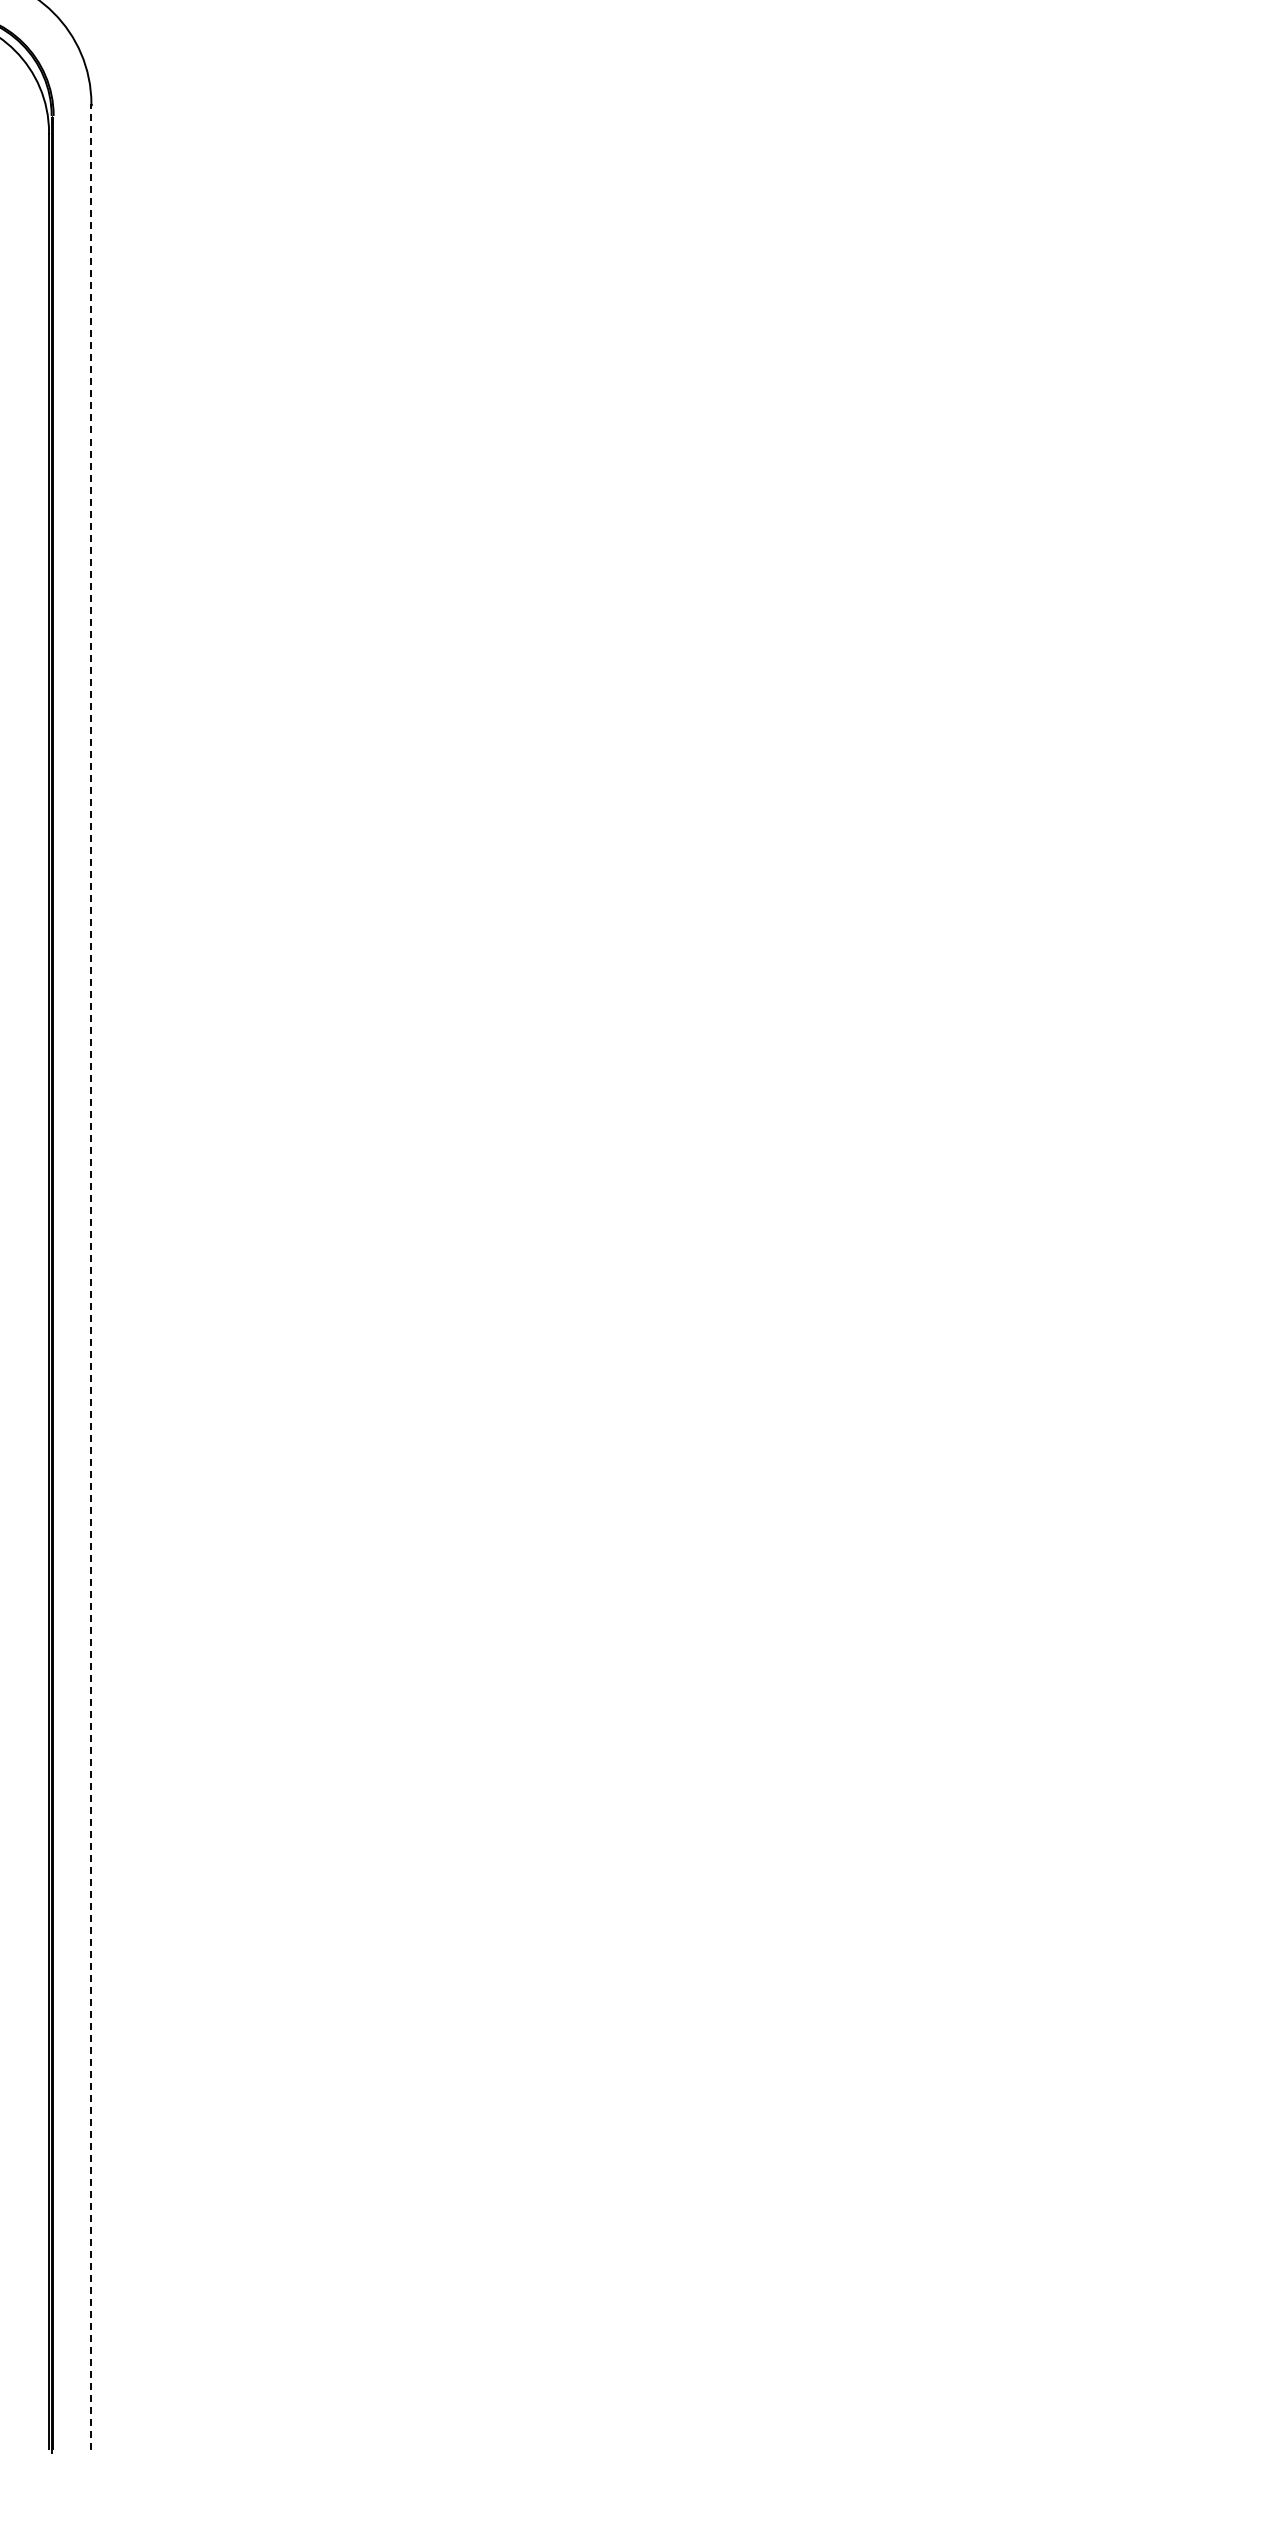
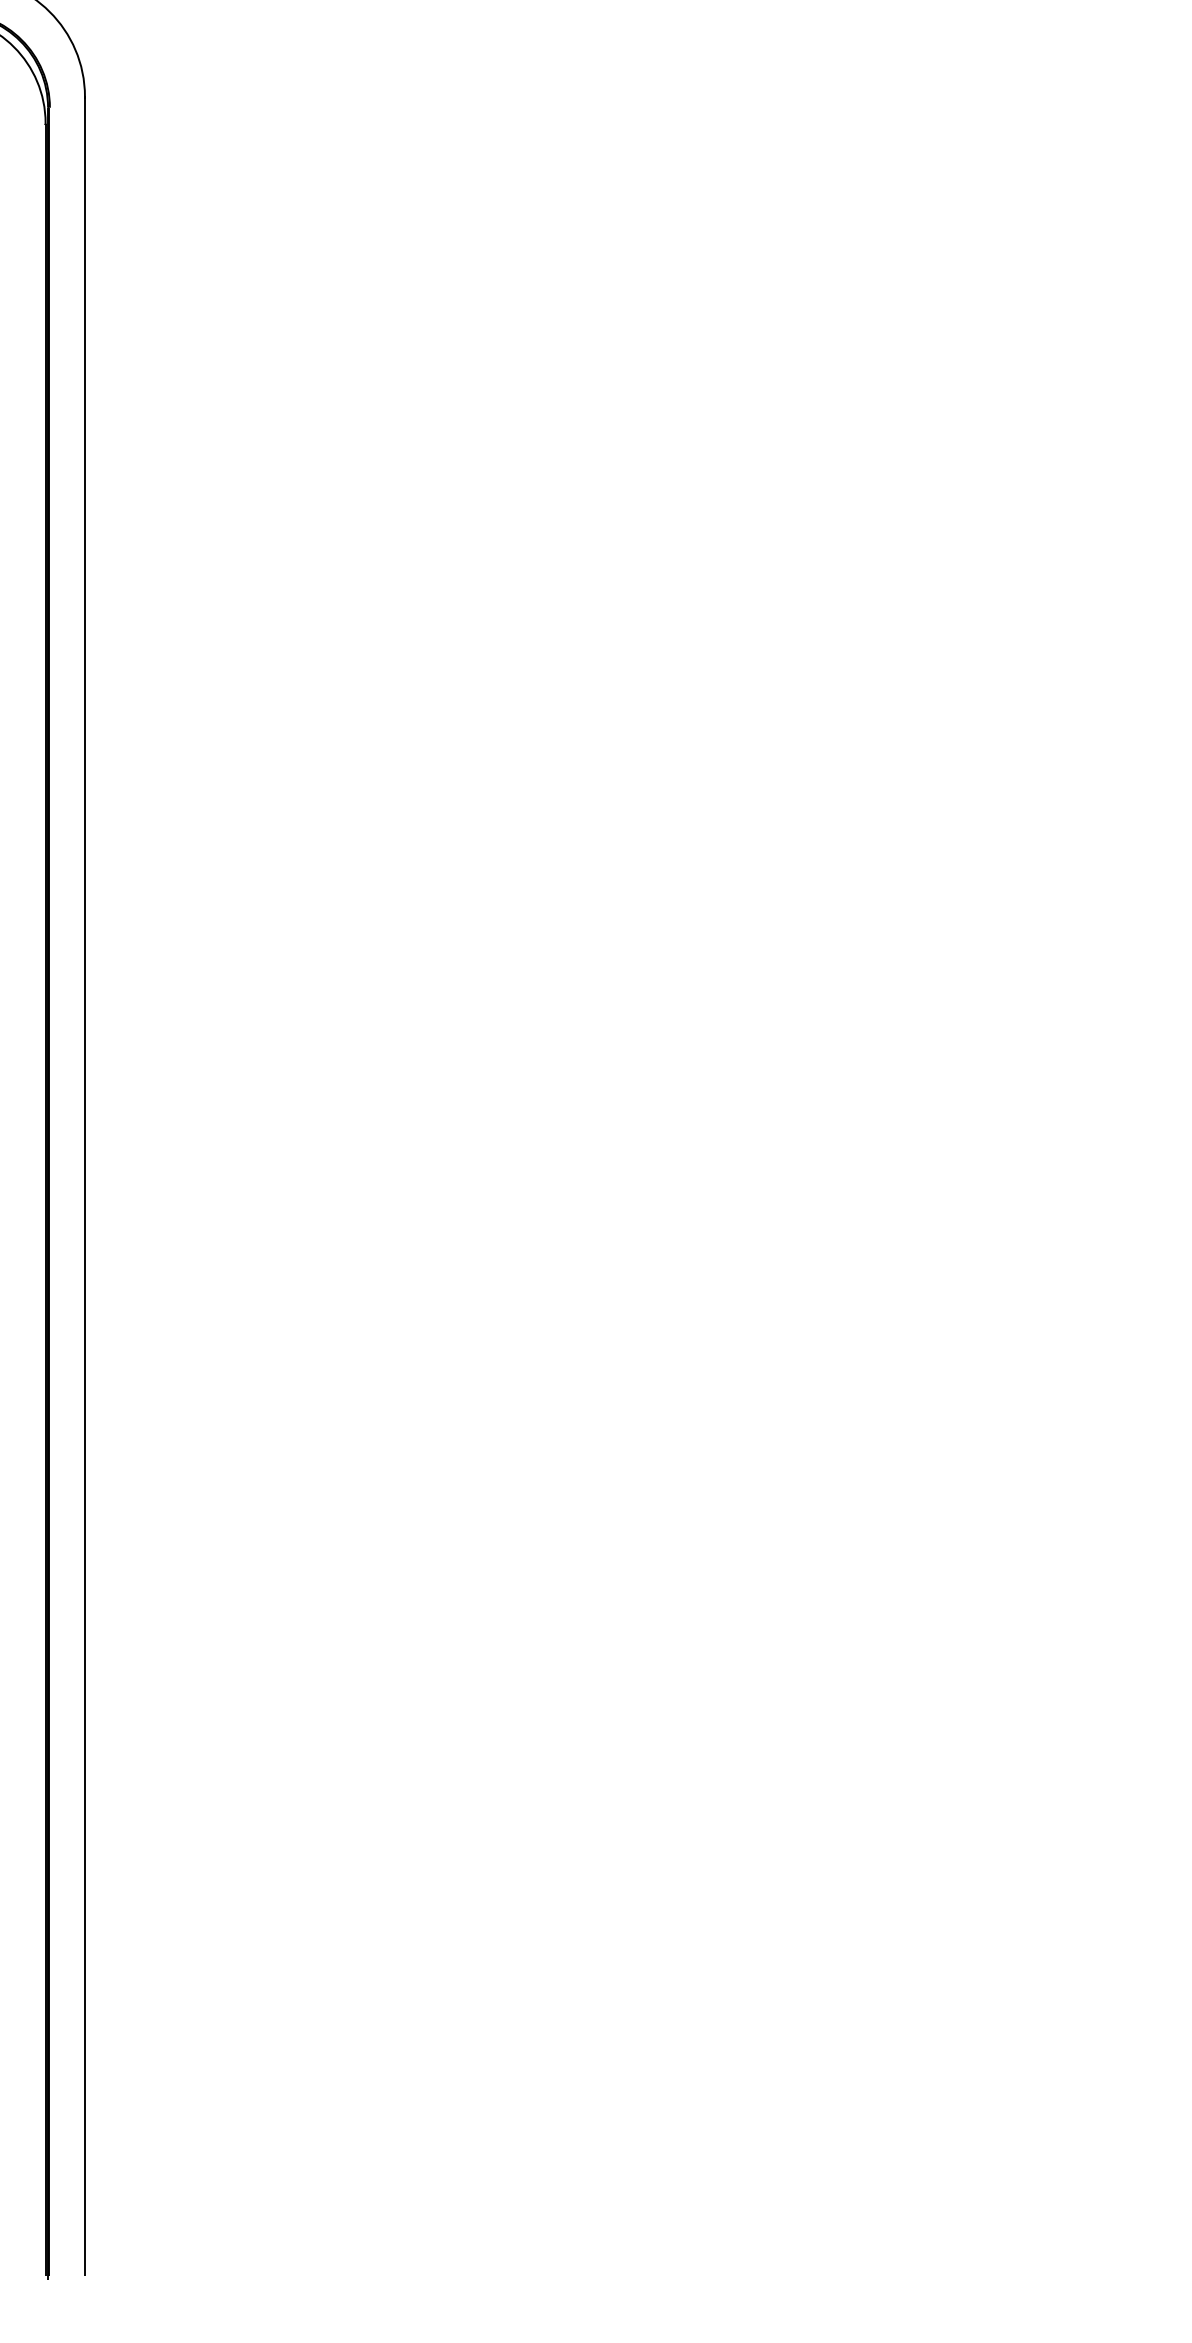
line: (91, 1276) -> (85, 1185), dashed -> solid

